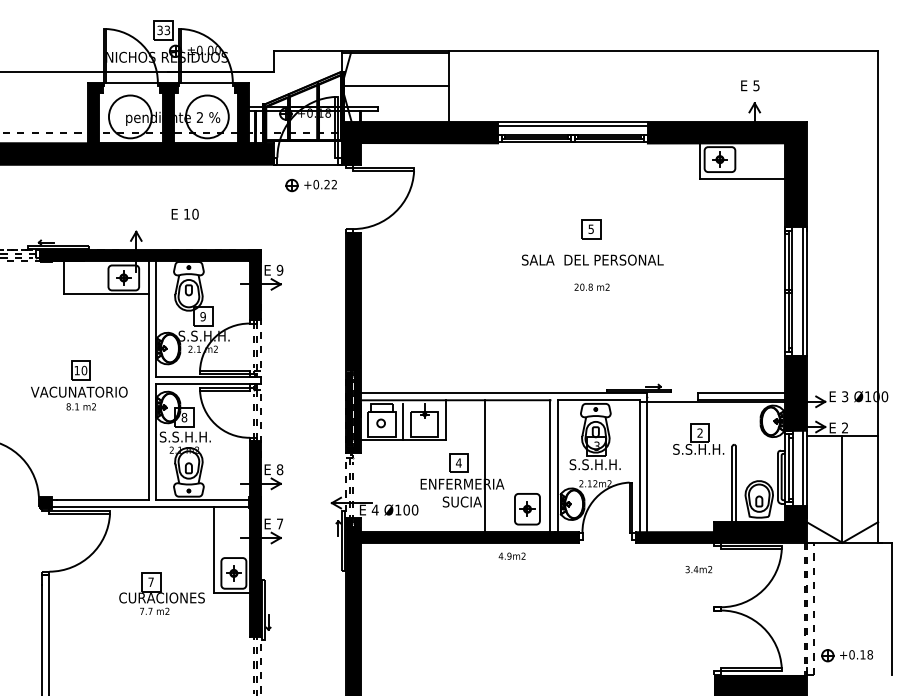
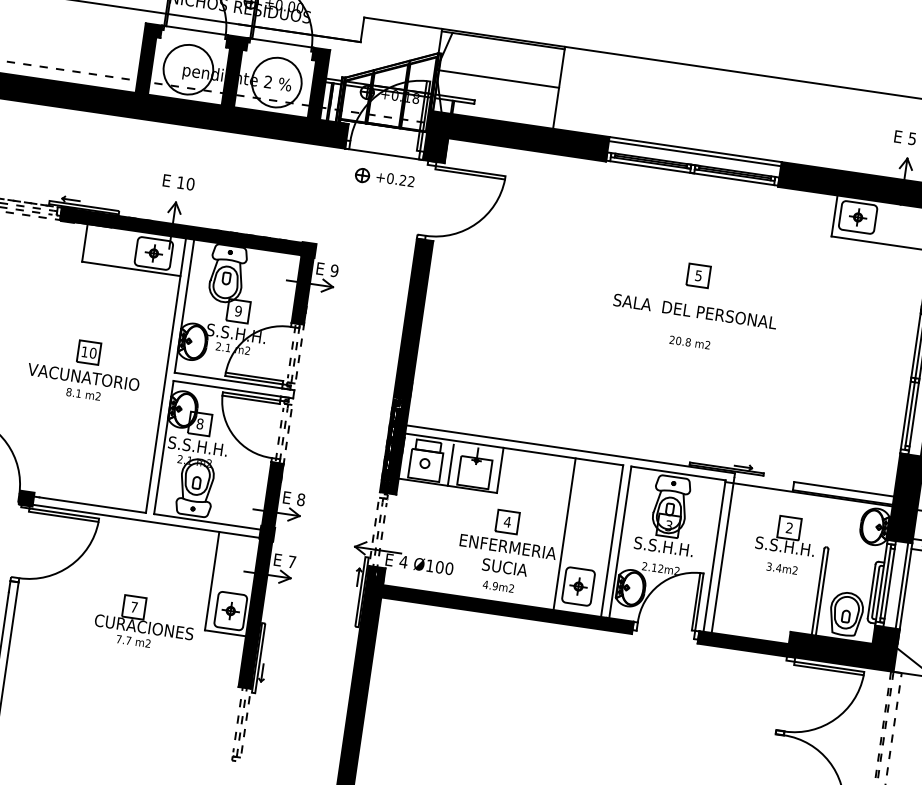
text: (184, 213) -> (178, 181), moved
line: (485, 466) -> (565, 534), moved
text: (511, 555) -> (497, 585), moved
text: (698, 569) -> (781, 568), moved

